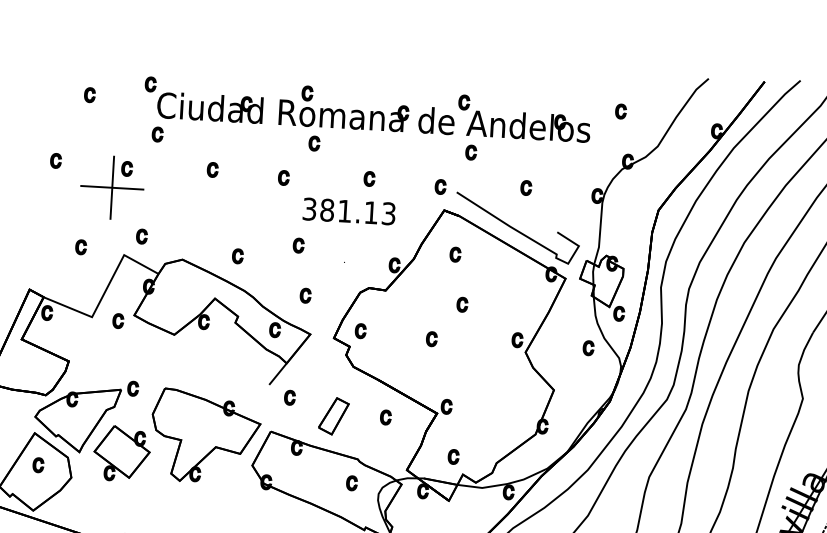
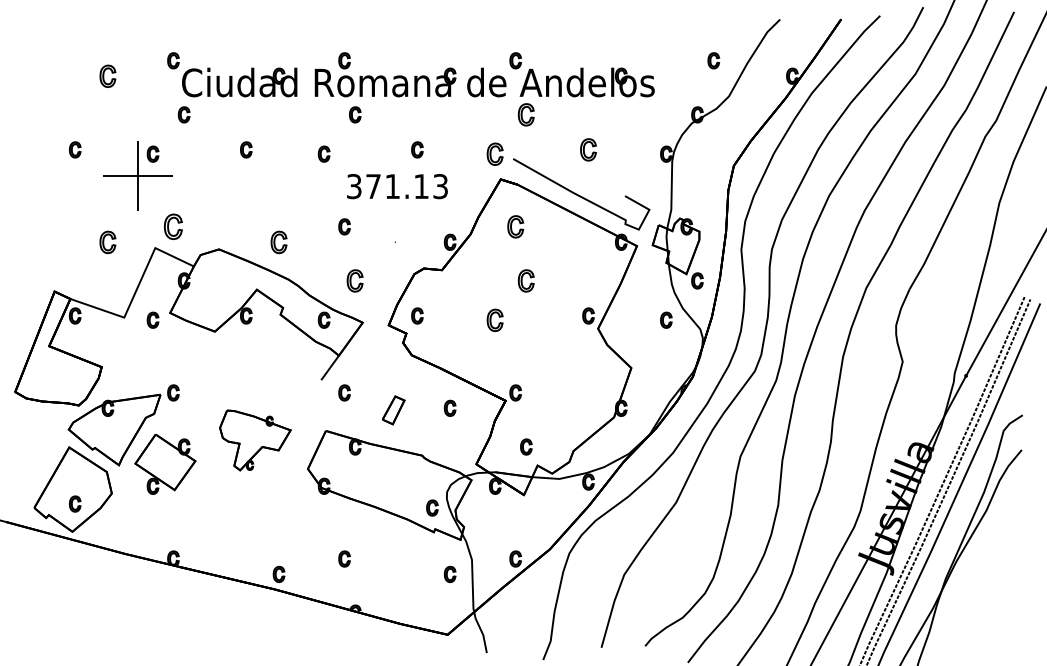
part: (89, 94) -> (107, 75), size x1.4
part: (620, 111) -> (713, 60), moved
part: (471, 152) -> (526, 114), size x1.4
part: (440, 186) -> (495, 153), size x1.4
part: (526, 187) -> (588, 149), size x1.4
text: (327, 210) -> (373, 186), 381.13 -> 371.13
part: (141, 236) -> (173, 226), size x1.6
part: (80, 246) -> (107, 241), size x1.4
part: (455, 254) -> (515, 226), size x1.4
part: (237, 255) -> (278, 241), size x1.4
part: (305, 295) -> (355, 280), size x1.4
part: (462, 304) -> (526, 280), size x1.4
part: (432, 338) -> (495, 319), size x1.4
part: (333, 416) -> (393, 410), size x0.7
part: (205, 436) -> (255, 440), size x0.6
part: (38, 464) -> (75, 503), moved
part: (352, 482) -> (432, 507), moved

